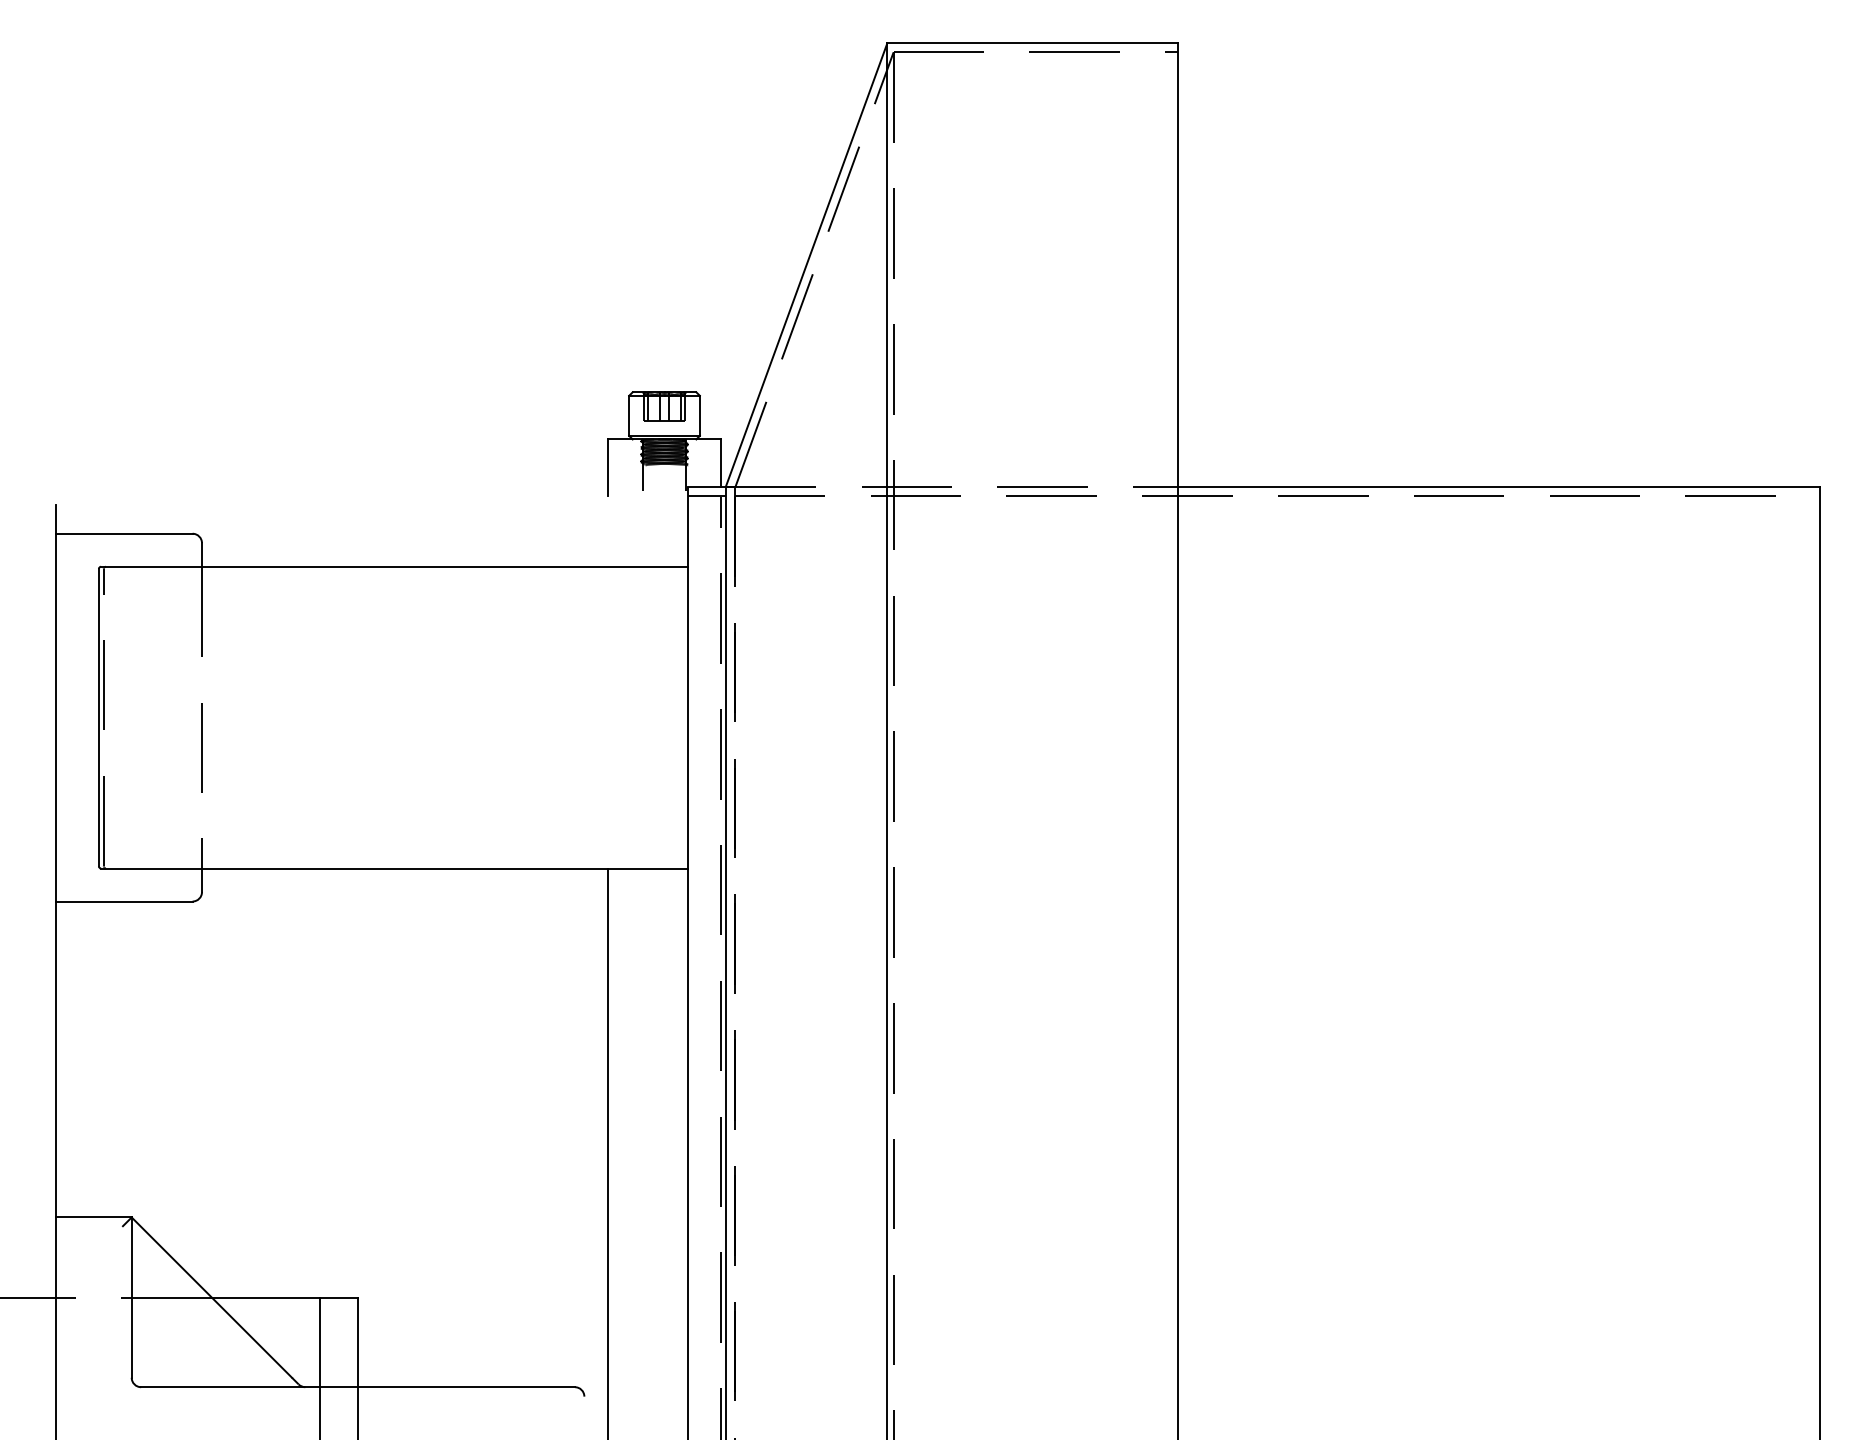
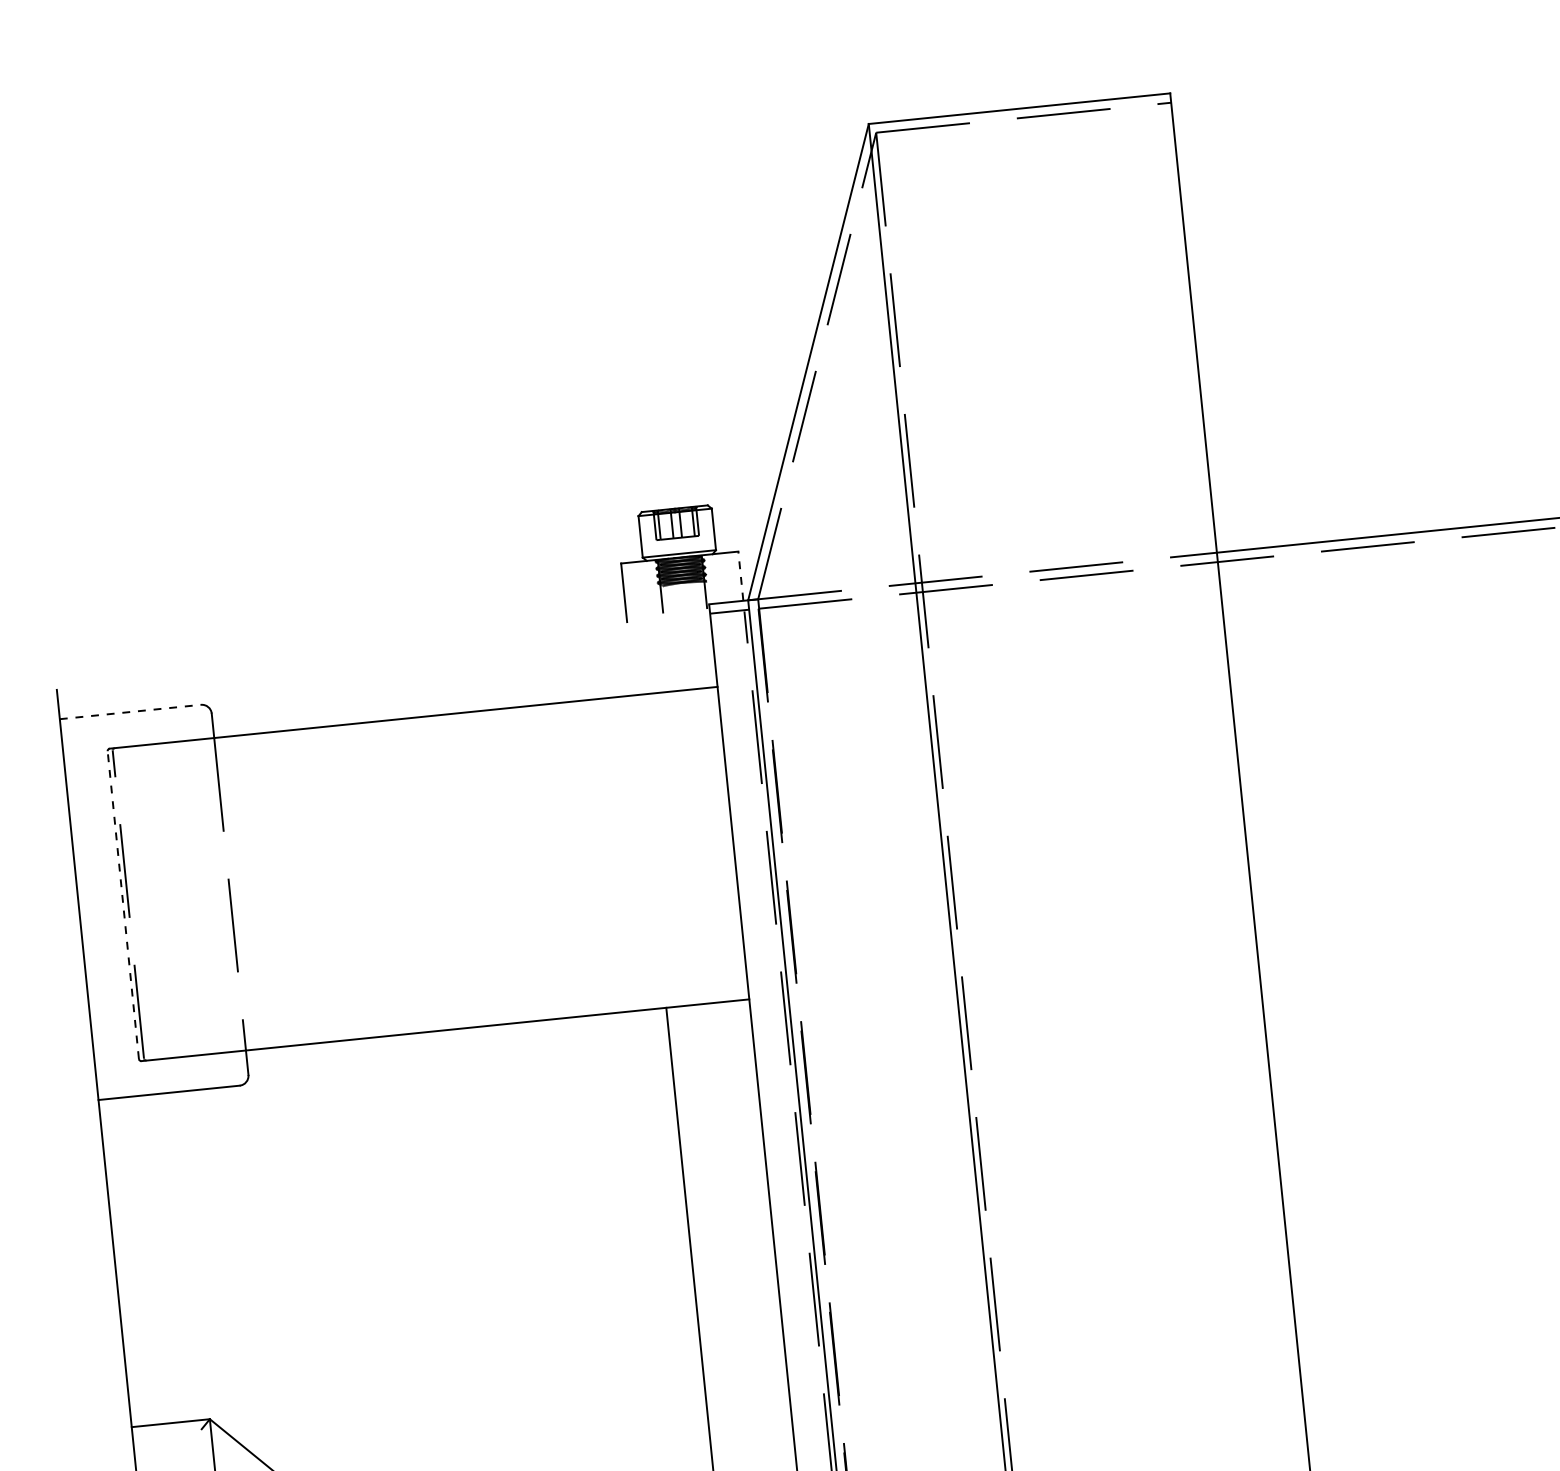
line: (721, 463) -> (741, 576), solid -> dashed
line: (124, 533) -> (130, 711), solid -> dashed
line: (98, 717) -> (122, 905), solid -> dashed

